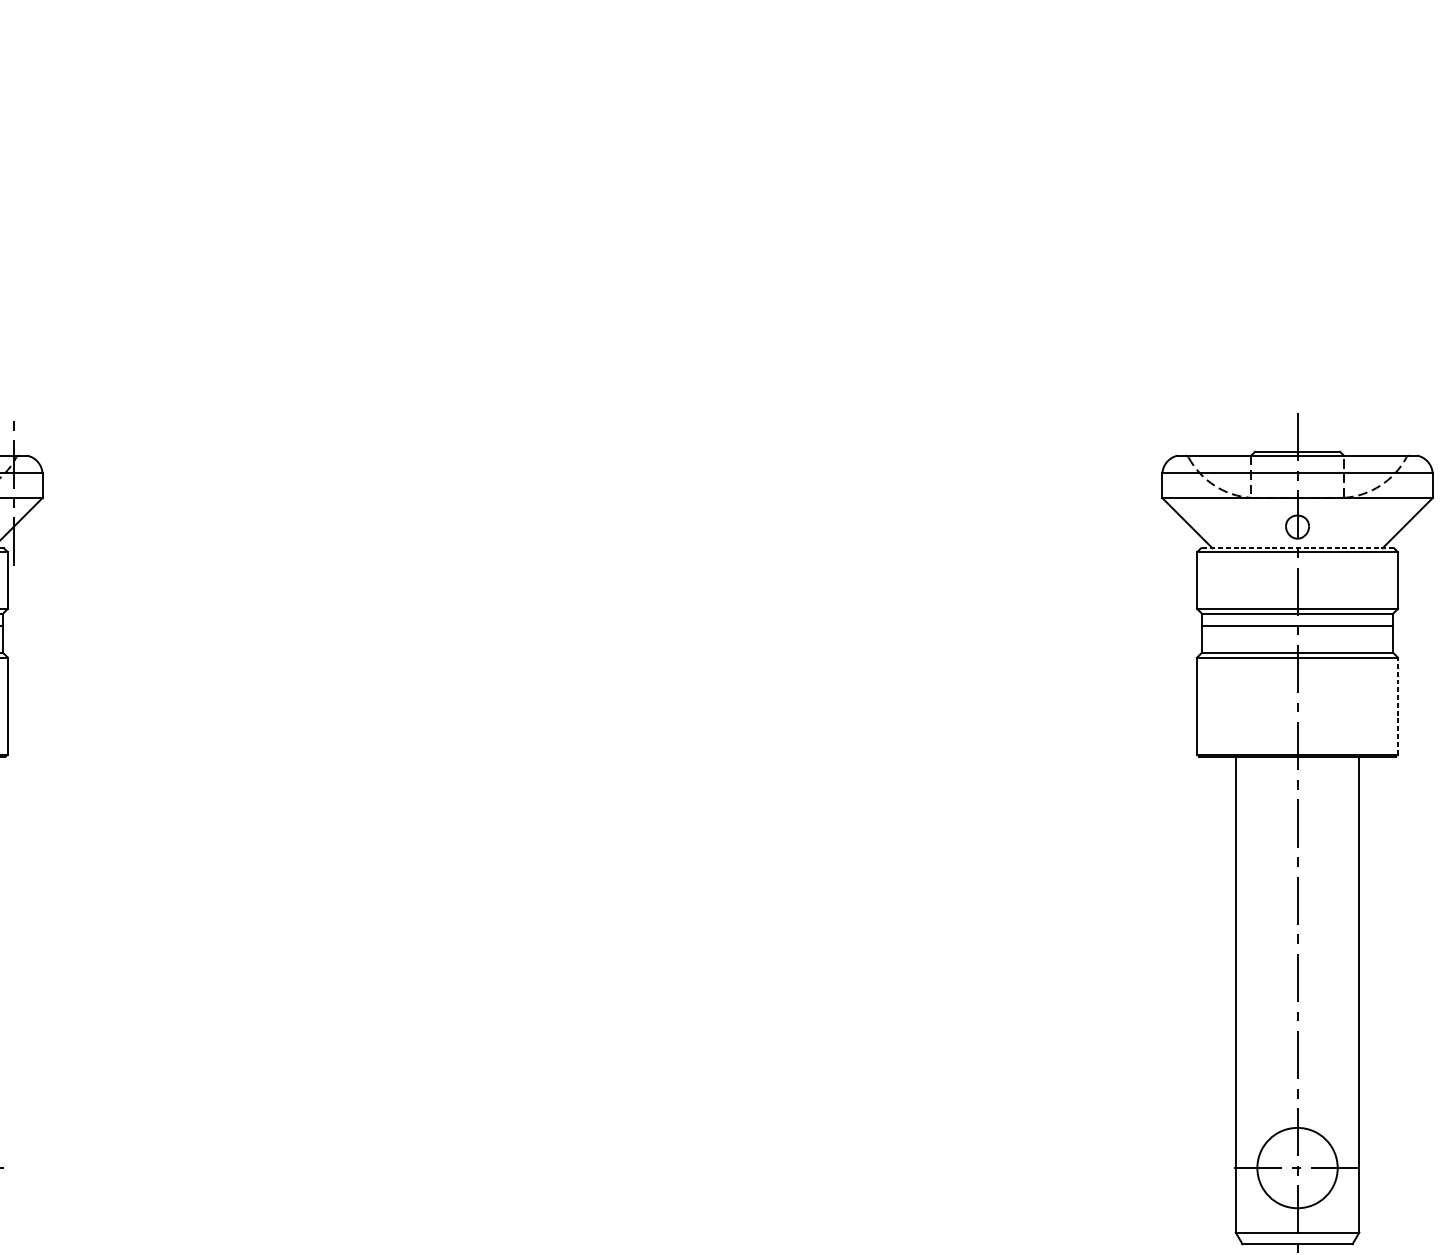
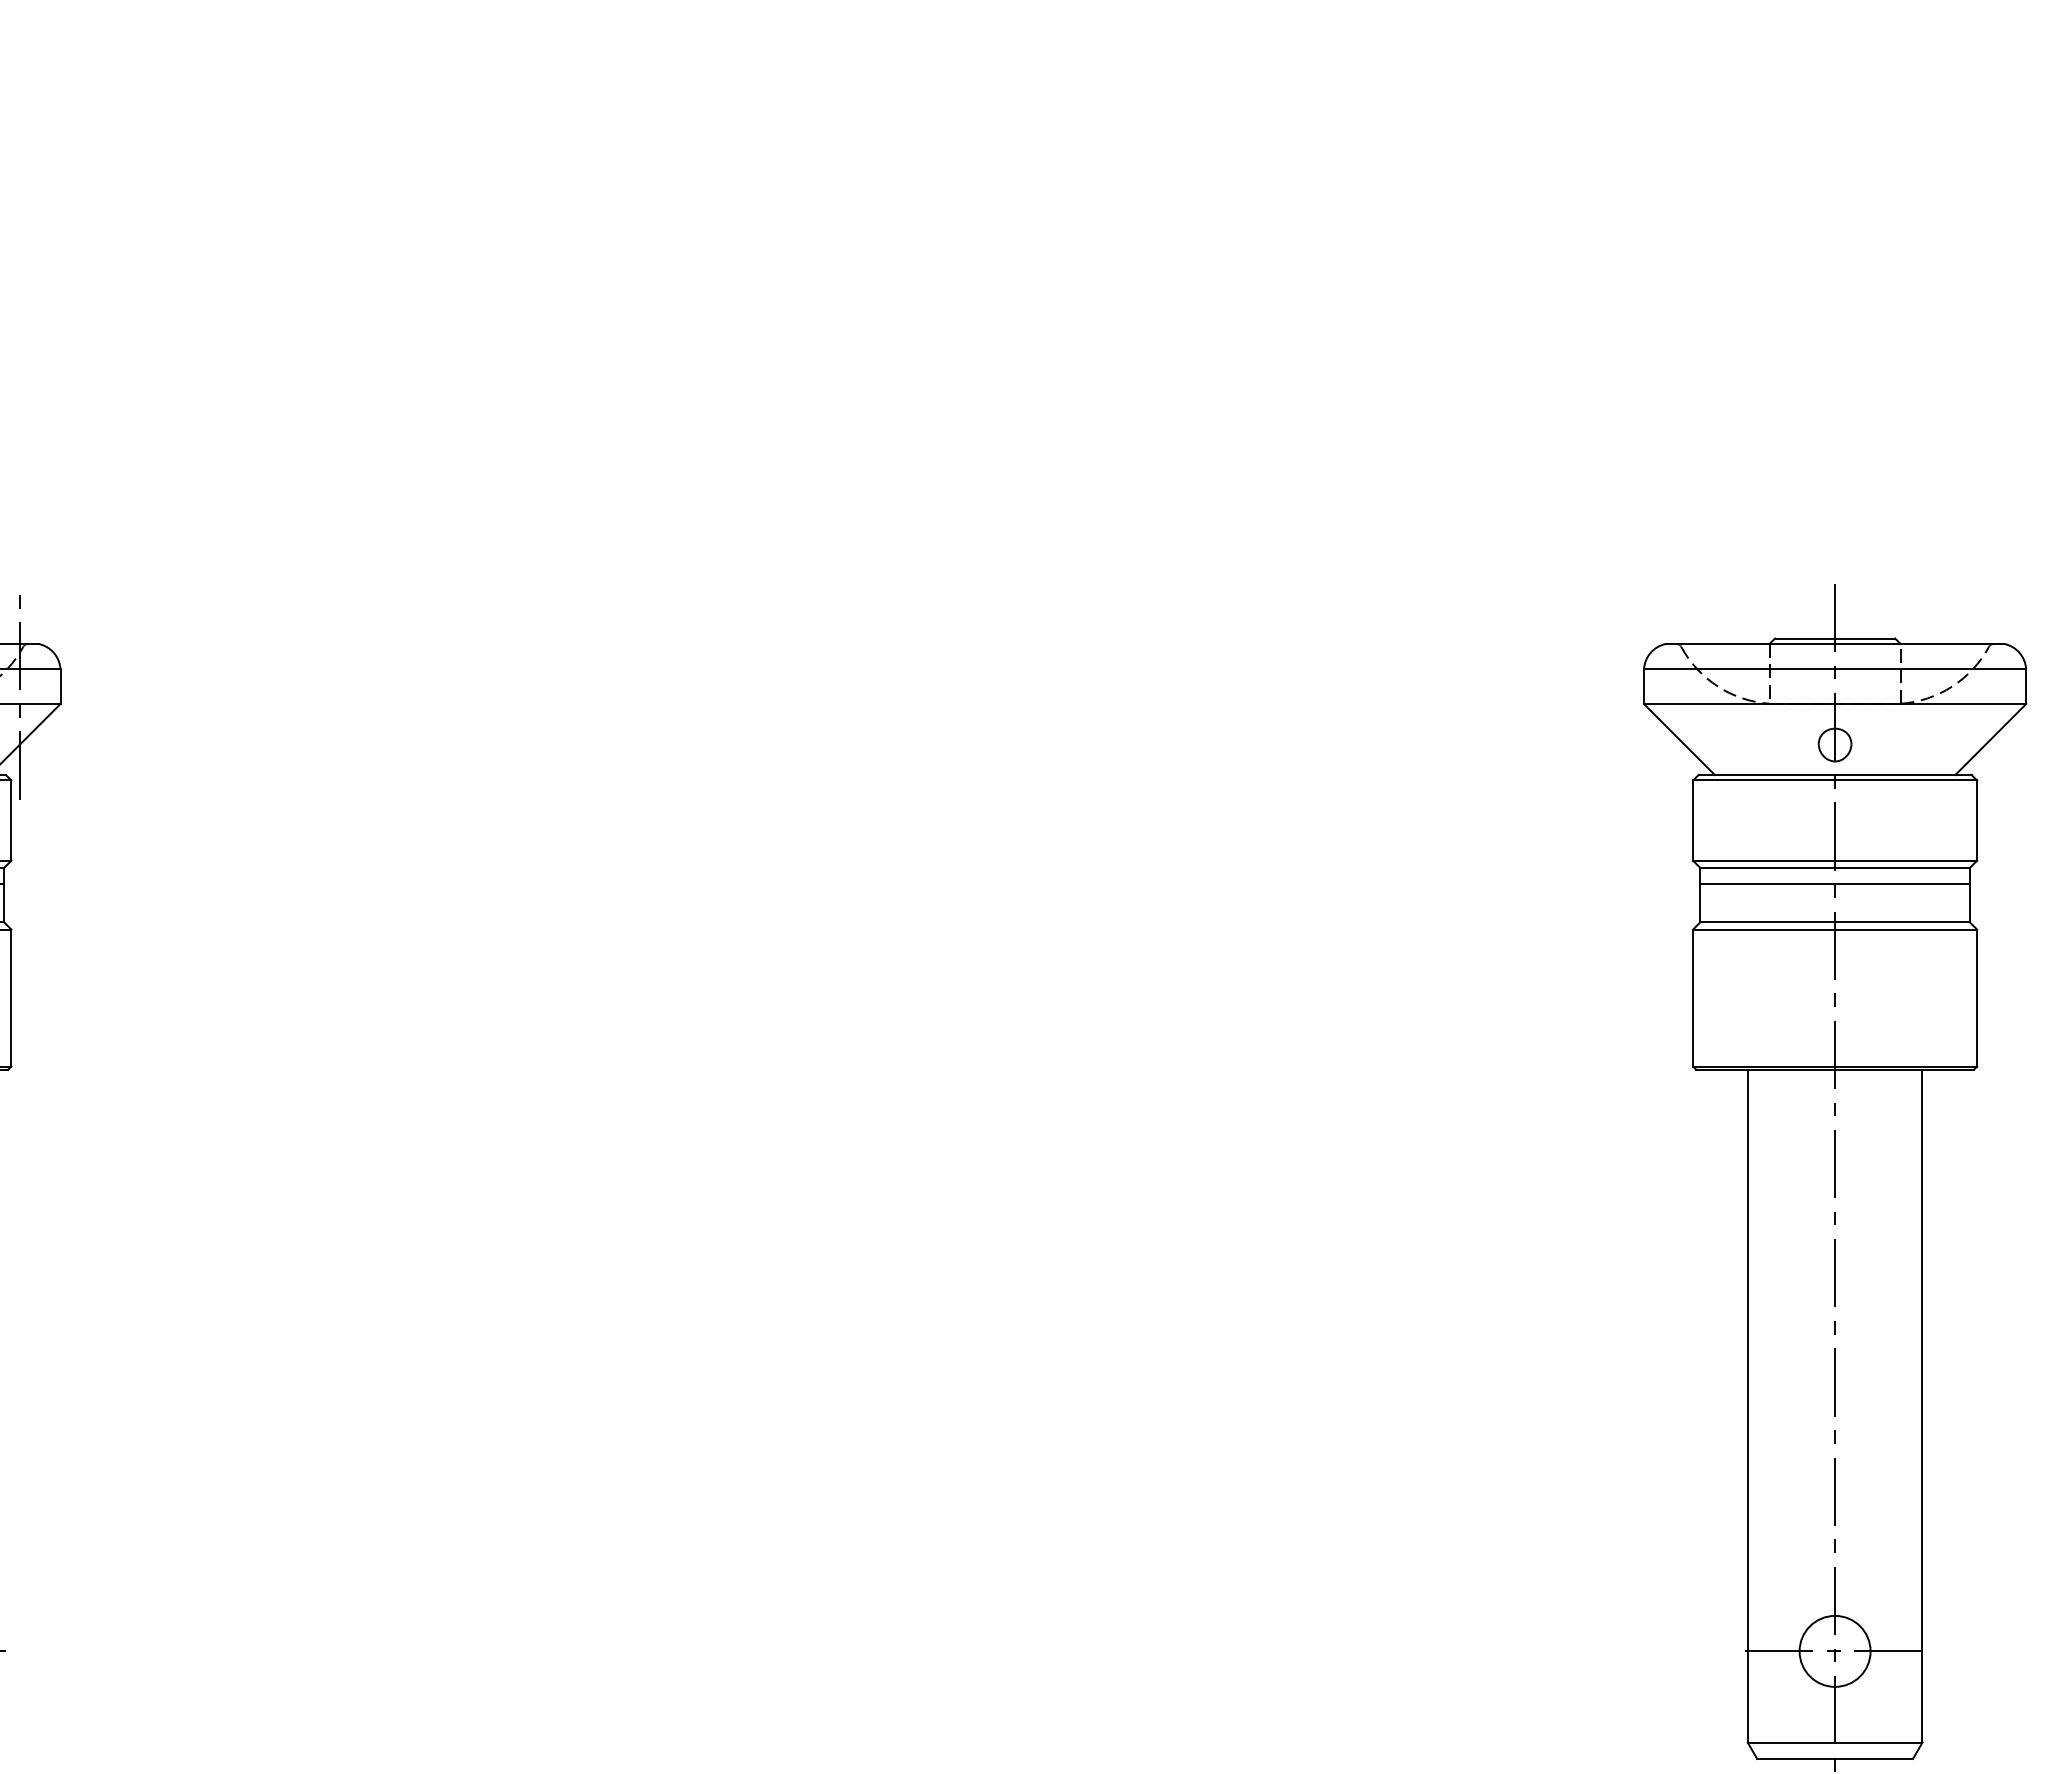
line: (1297, 548) -> (1835, 775), dashed -> solid
line: (1398, 706) -> (1977, 998), dashed -> solid
circle: (1297, 1167) -> (1834, 1650), size x0.62

